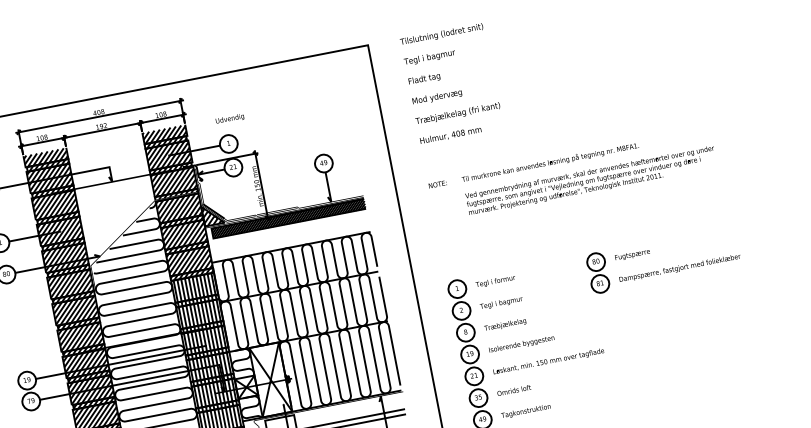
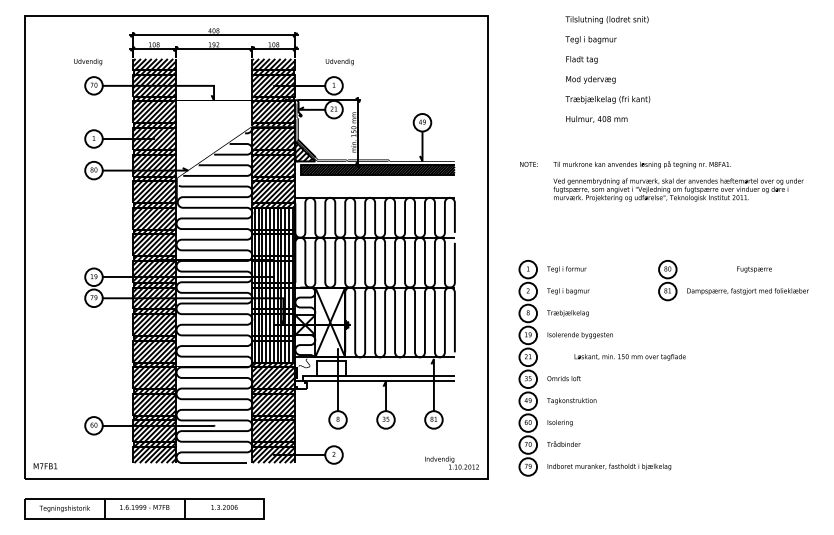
text: (451, 83) -> (607, 69), moved
text: (632, 254) -> (754, 269), moved
text: (548, 362) -> (629, 357), moved

